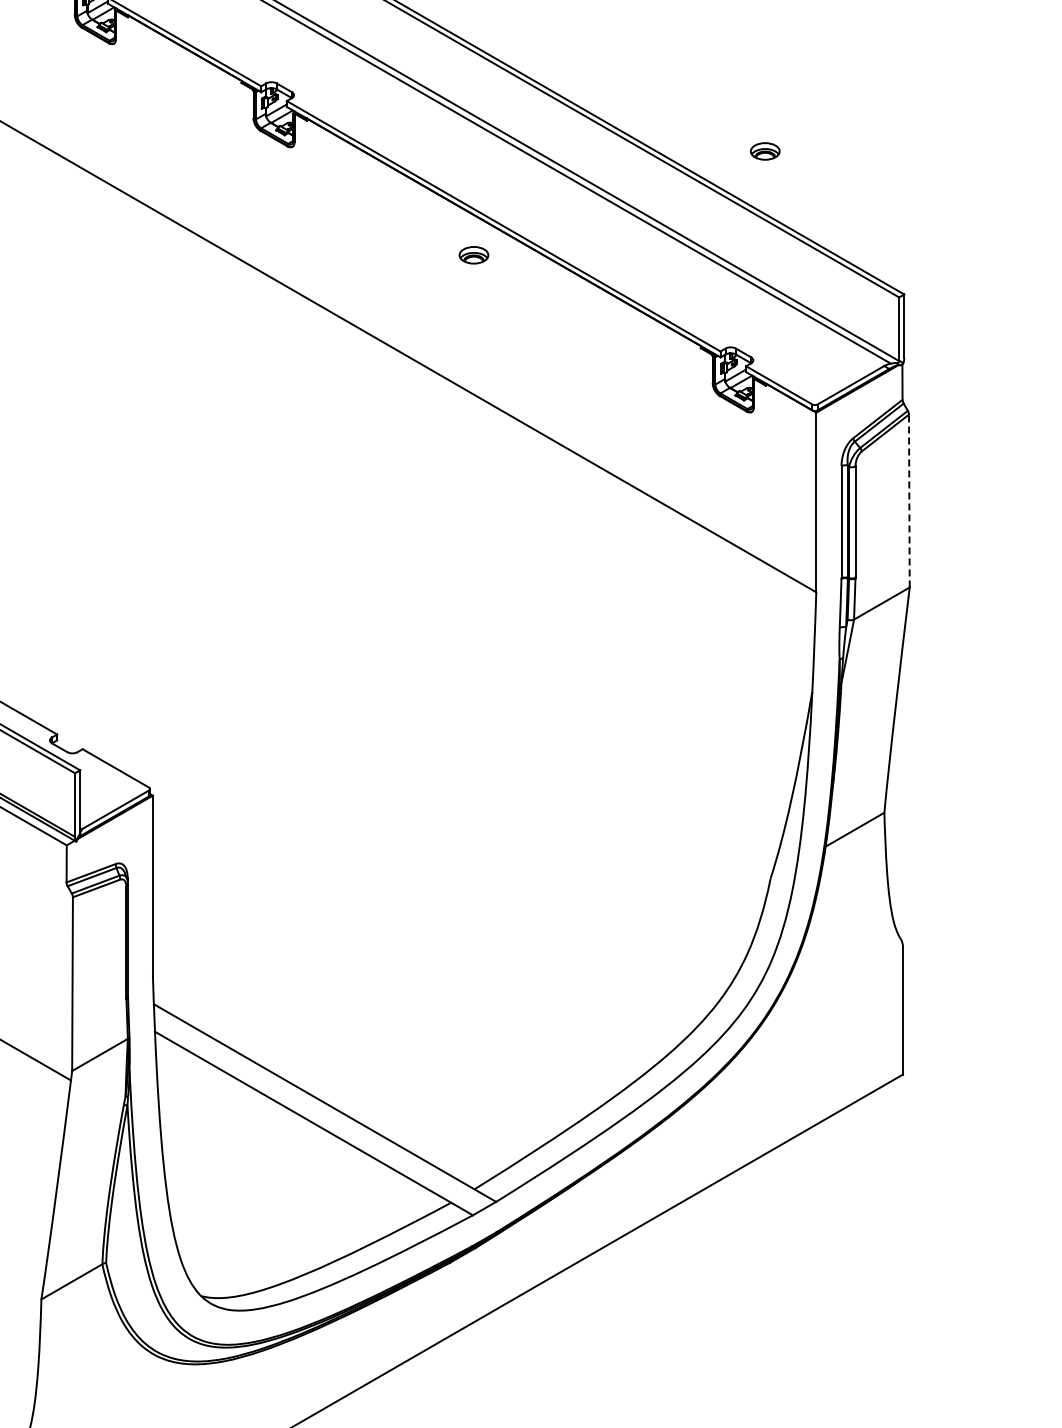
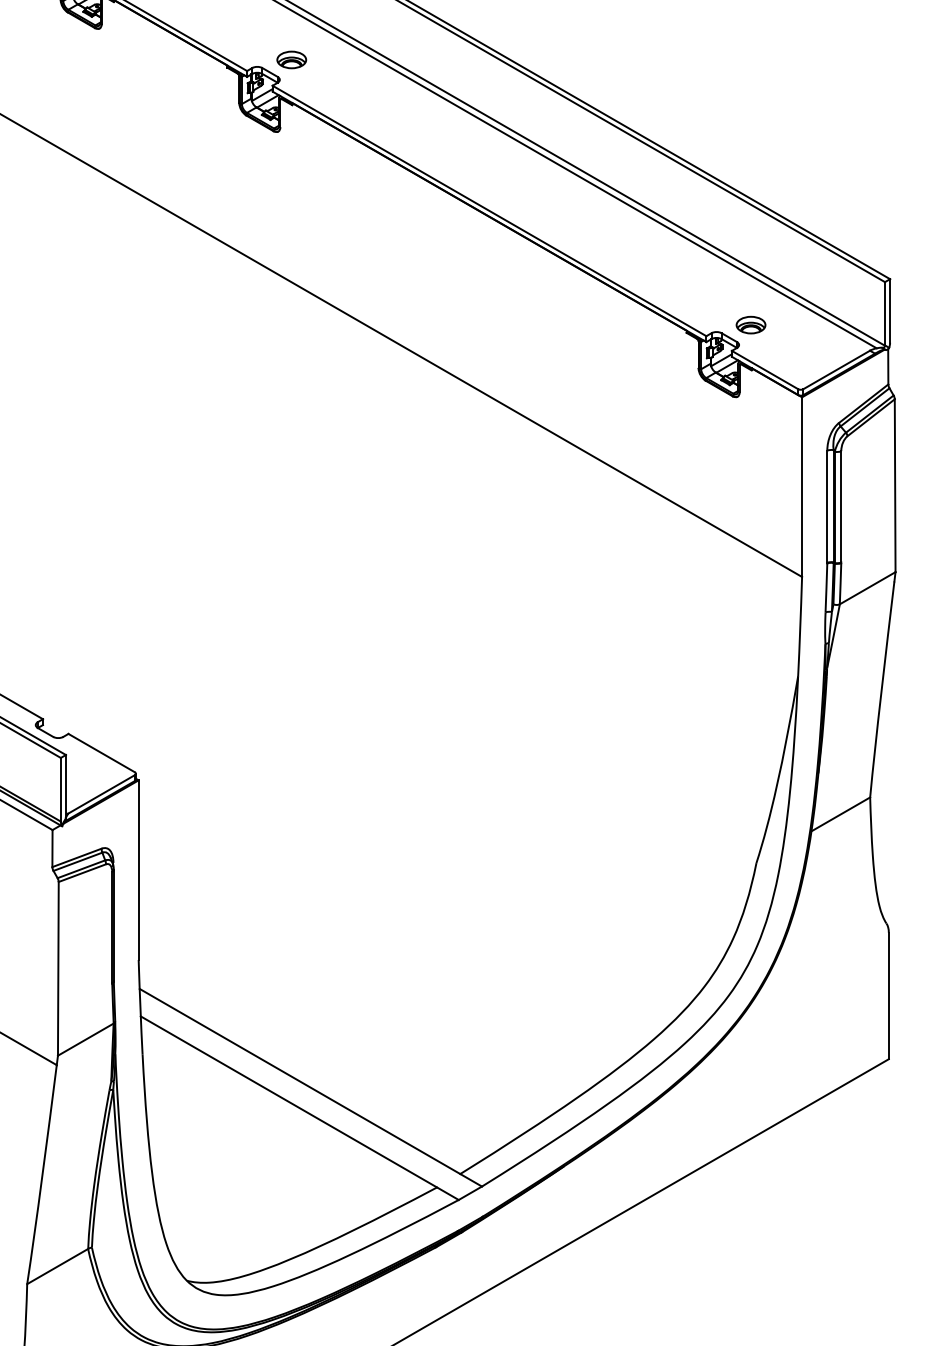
part: (765, 151) -> (751, 325), moved
part: (473, 255) -> (291, 60), moved
line: (909, 500) -> (895, 485), dashed -> solid

